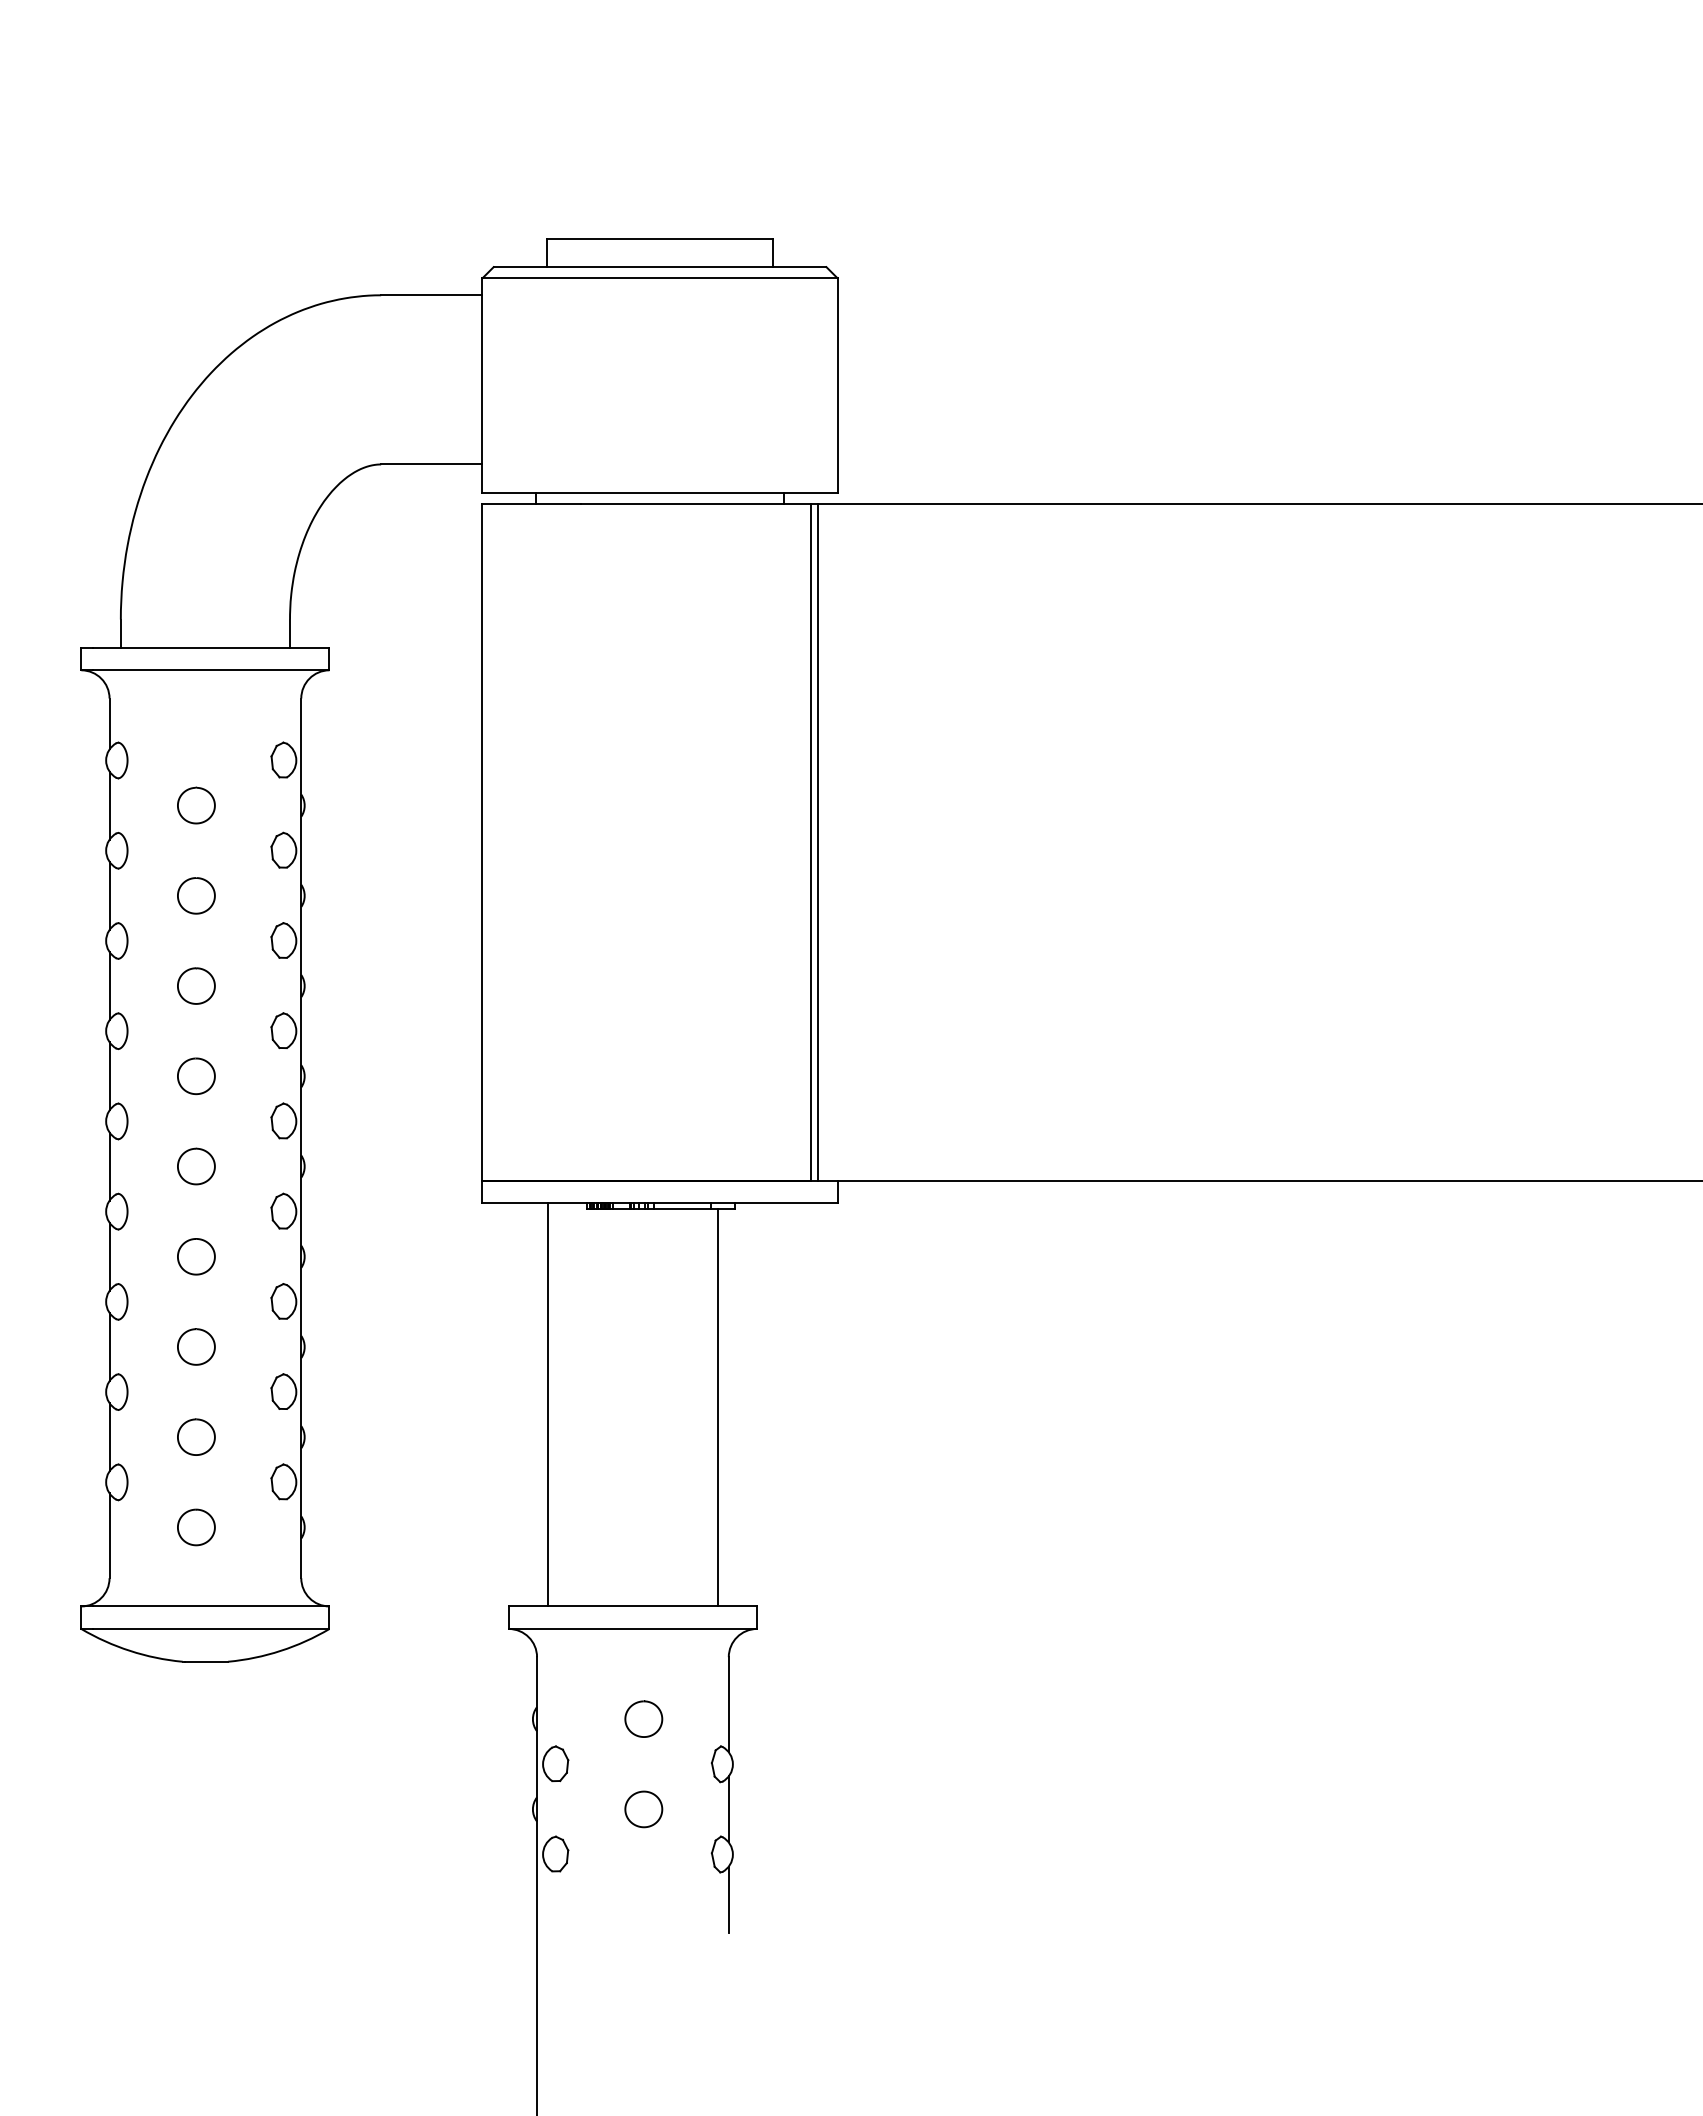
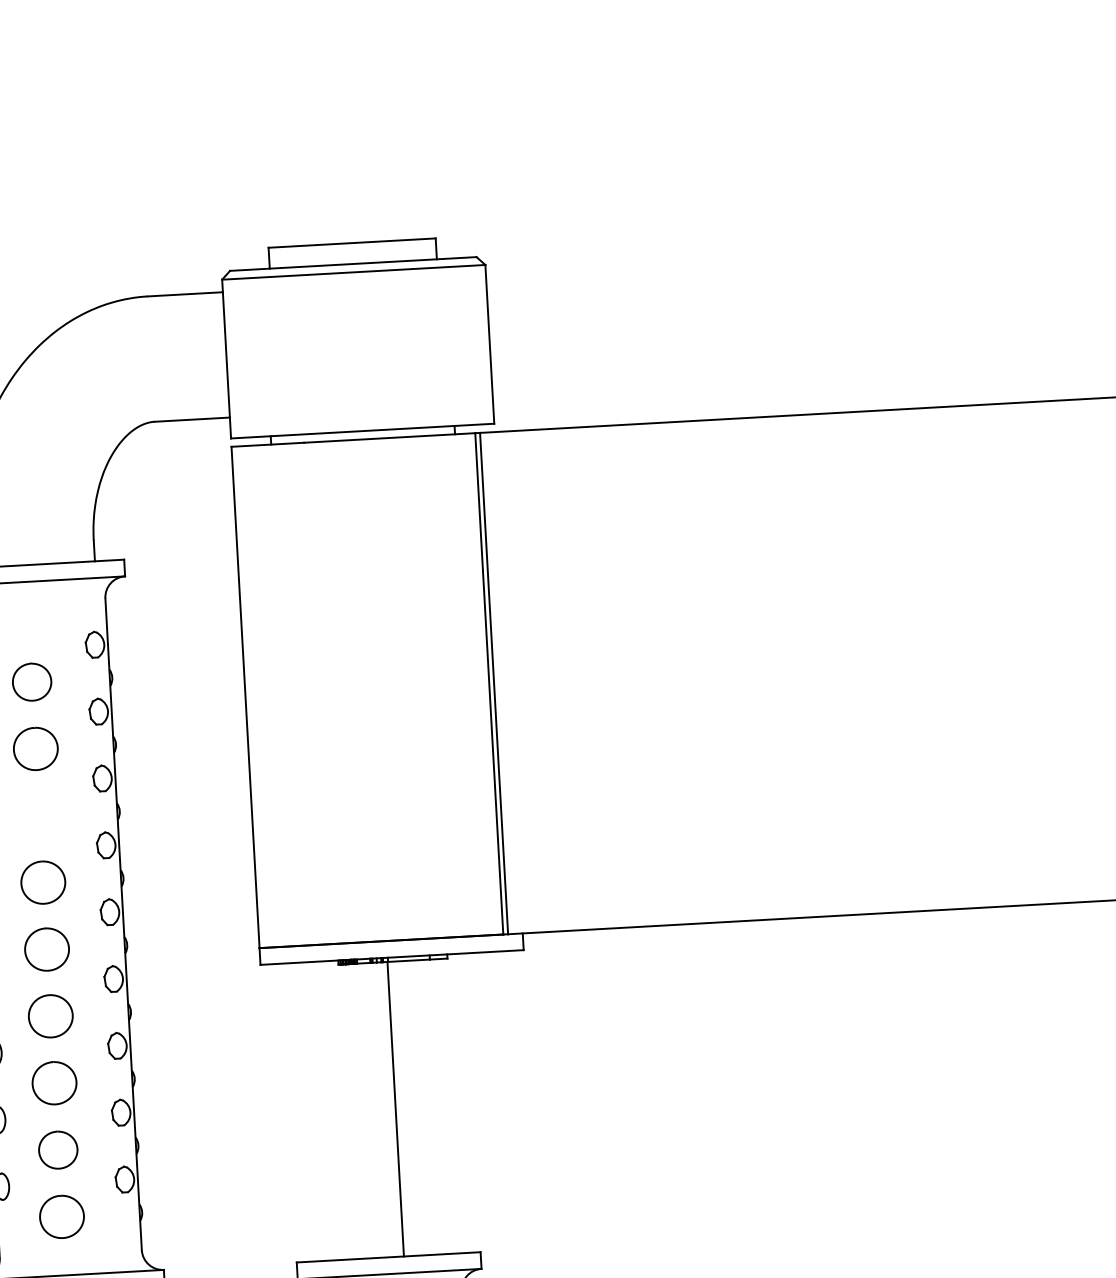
part: (196, 805) -> (32, 682), size x1.4
part: (196, 895) -> (35, 748), size x1.6
part: (196, 985) -> (39, 815), removed
part: (196, 1076) -> (43, 882), size x1.6
part: (196, 1166) -> (47, 949), size x1.6
part: (196, 1256) -> (50, 1016), size x1.6
part: (196, 1346) -> (54, 1082), size x1.6
line: (548, 1404) -> (317, 1111), removed
line: (717, 1407) -> (395, 1109), moved
part: (196, 1436) -> (58, 1149), size x1.4
part: (196, 1527) -> (62, 1216), size x1.6

